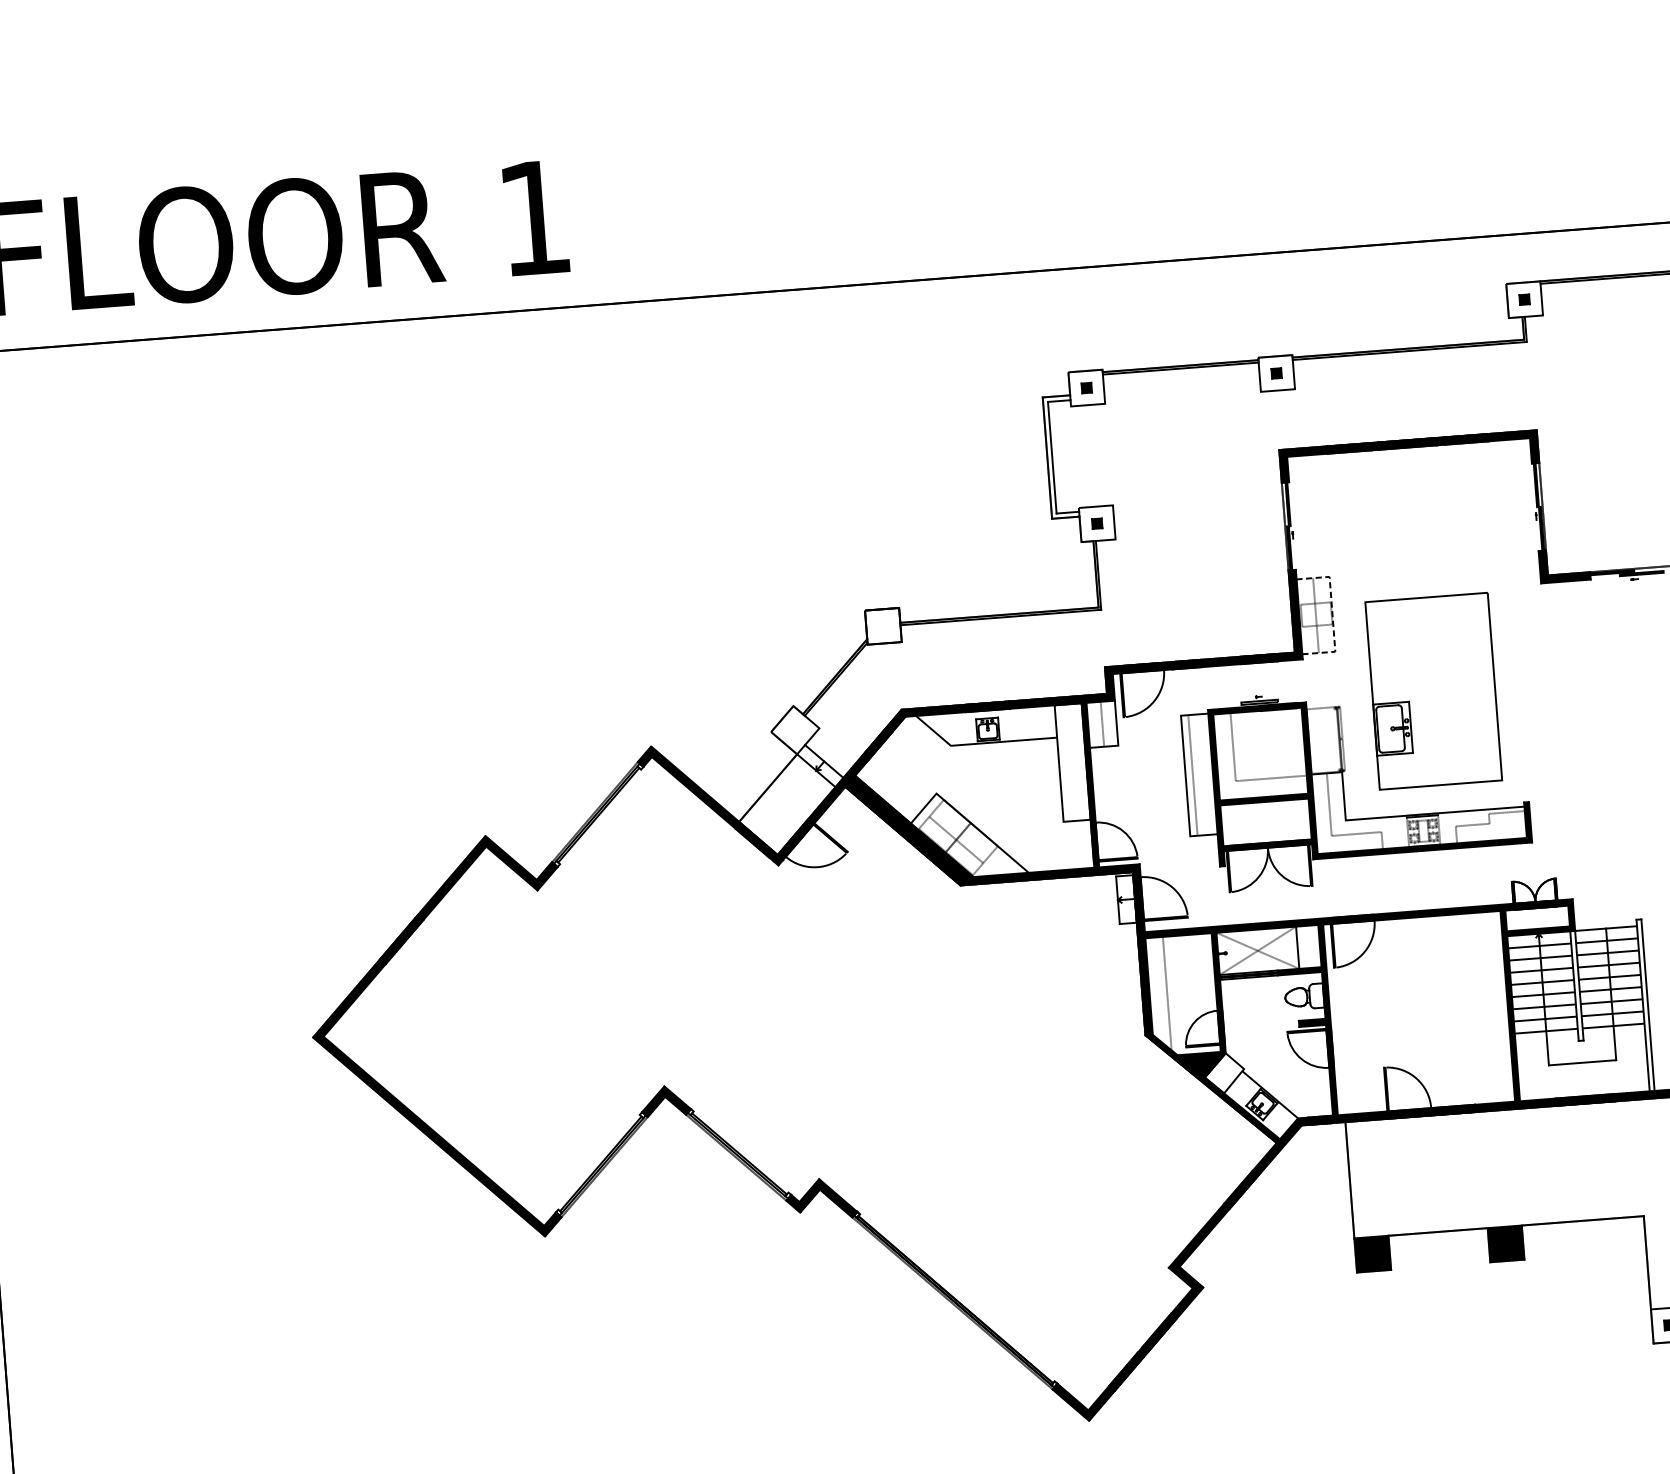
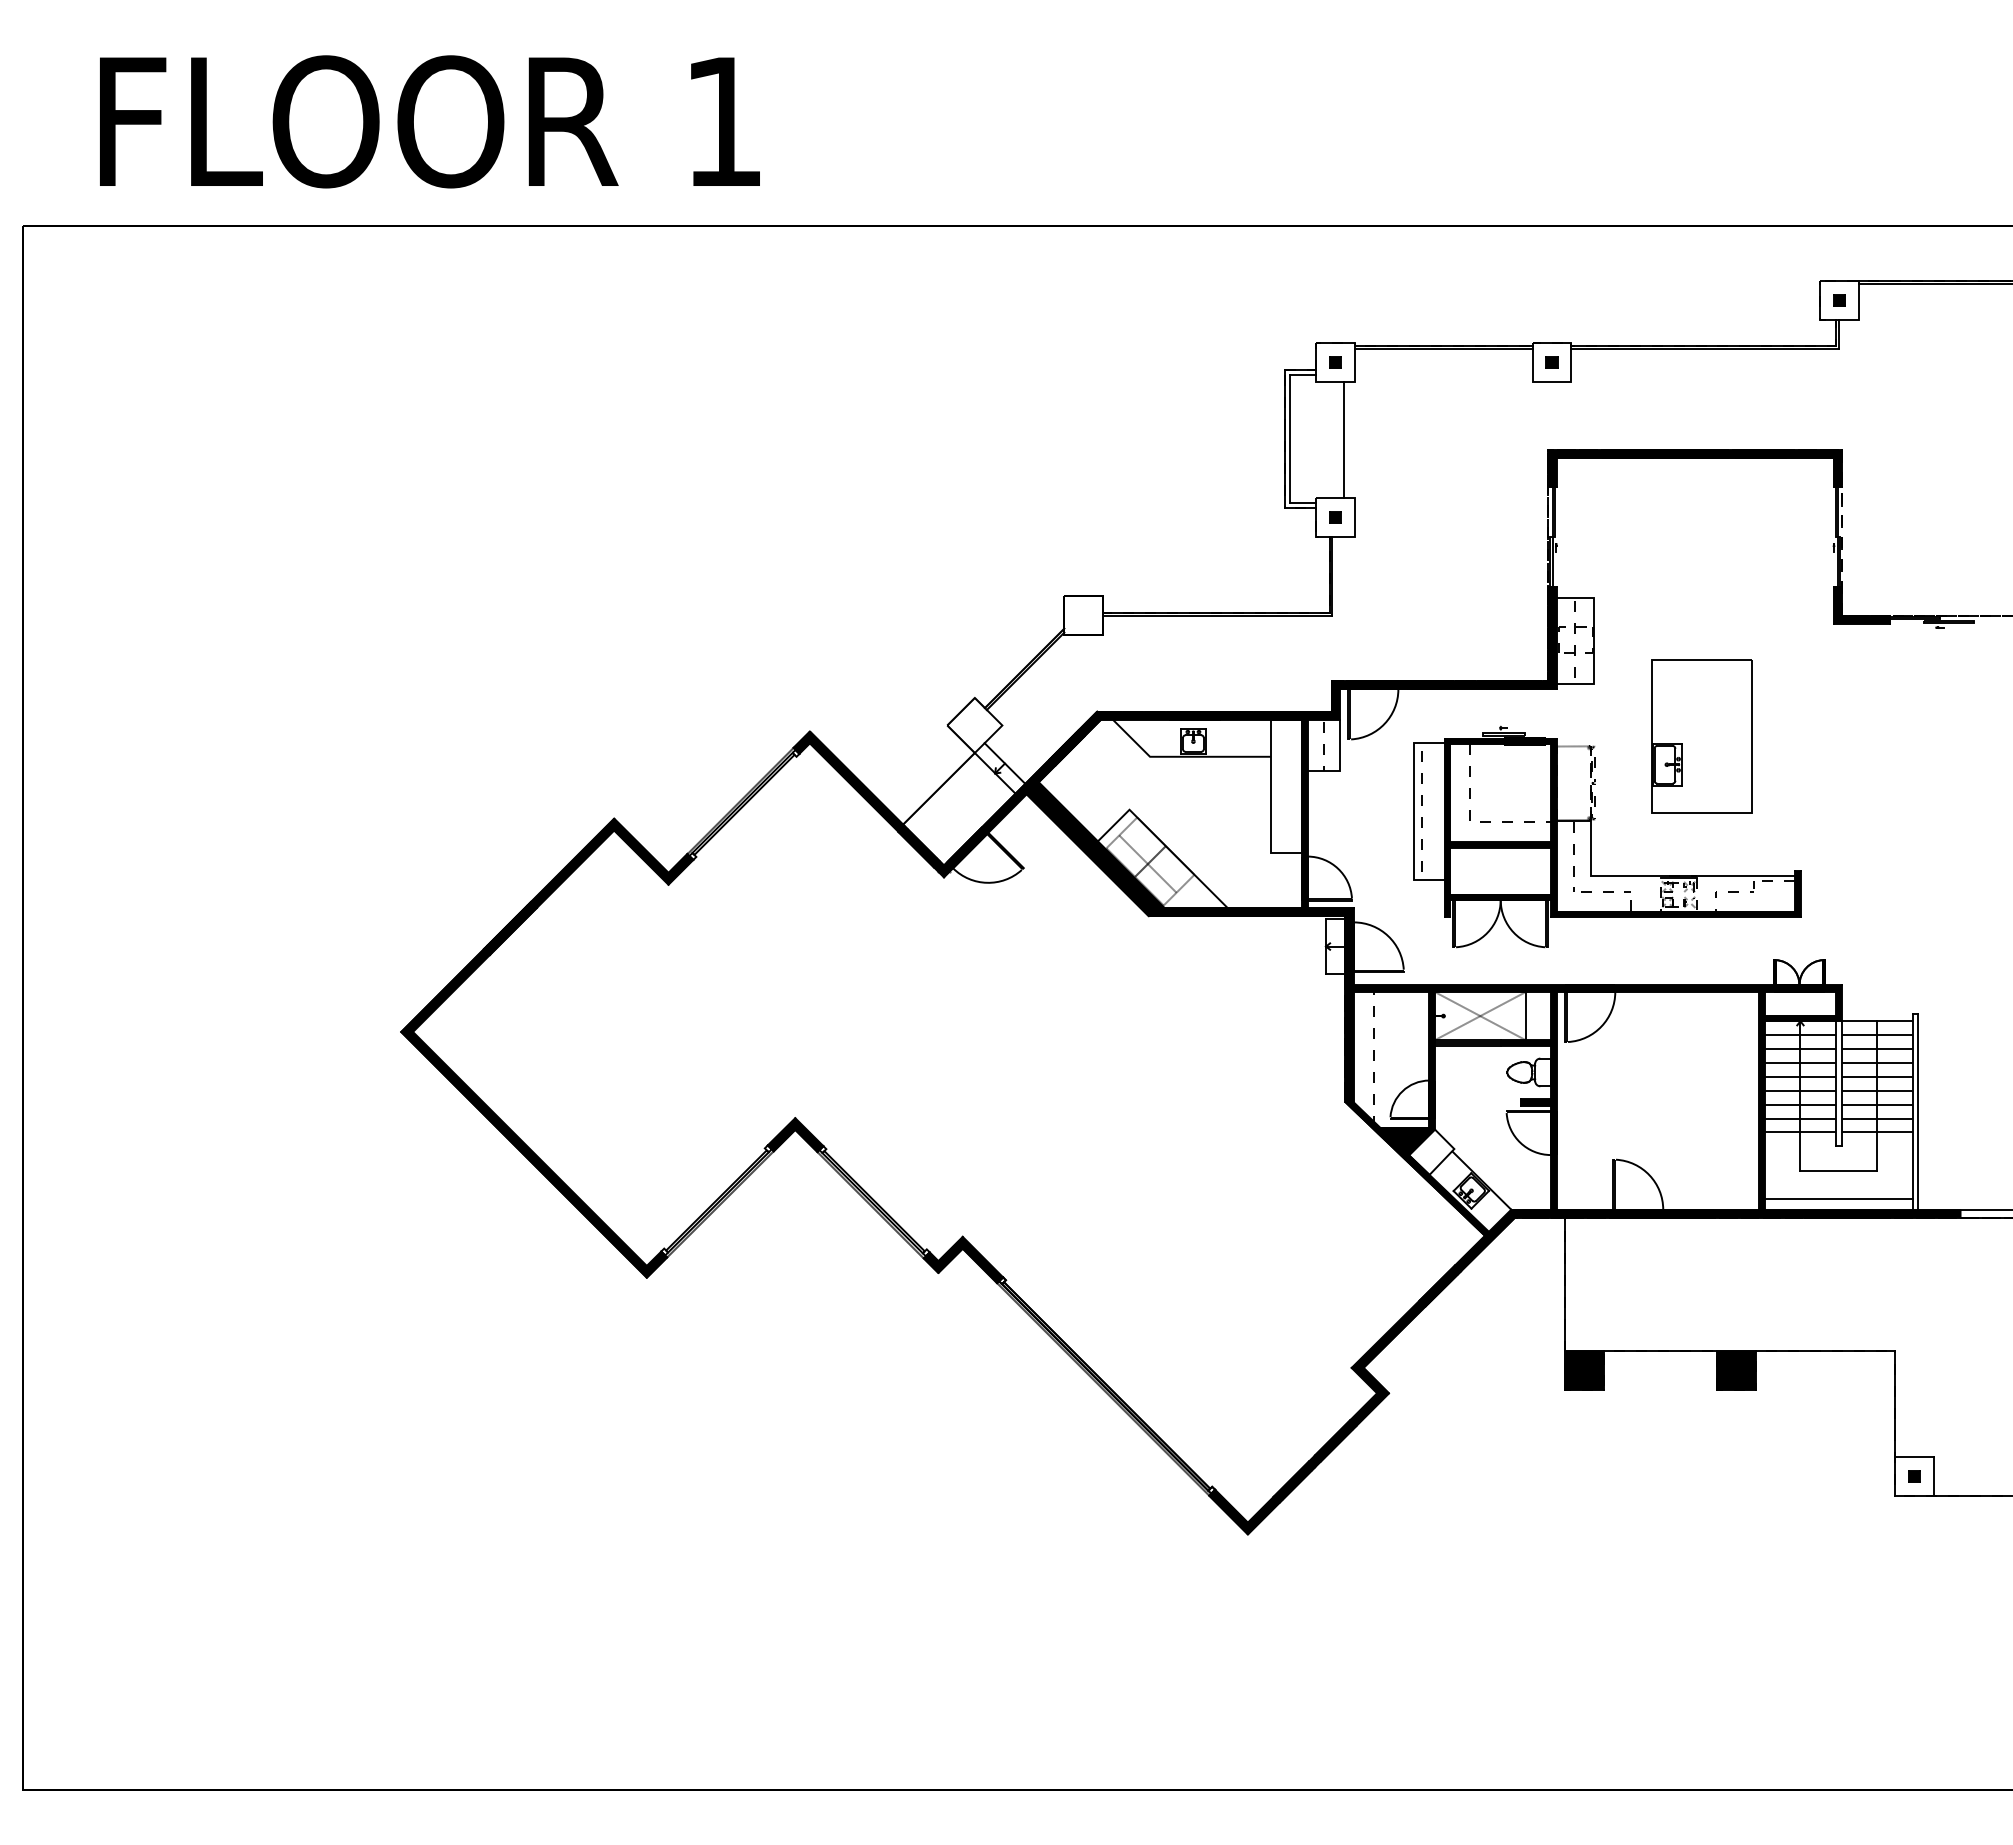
line: (1100, 455) -> (1344, 440), added
line: (1332, 613) -> (1594, 640), dashed -> solid
part: (1432, 690) -> (1701, 736), size x0.71
line: (1584, 1086) -> (1838, 1198), added

